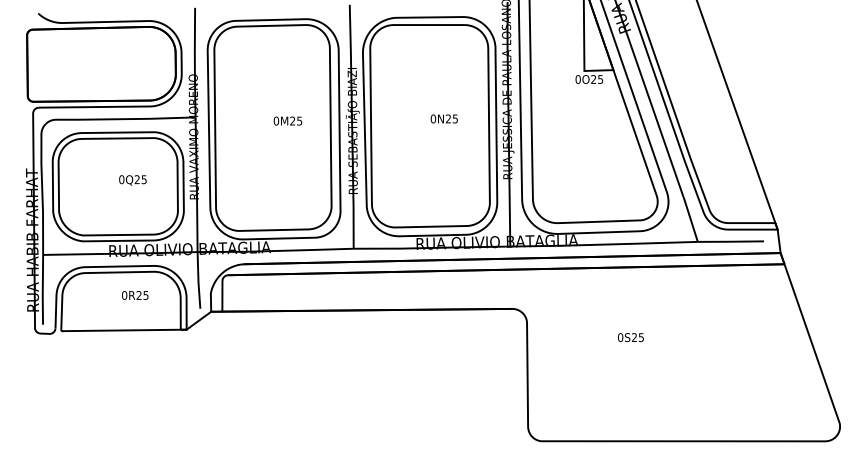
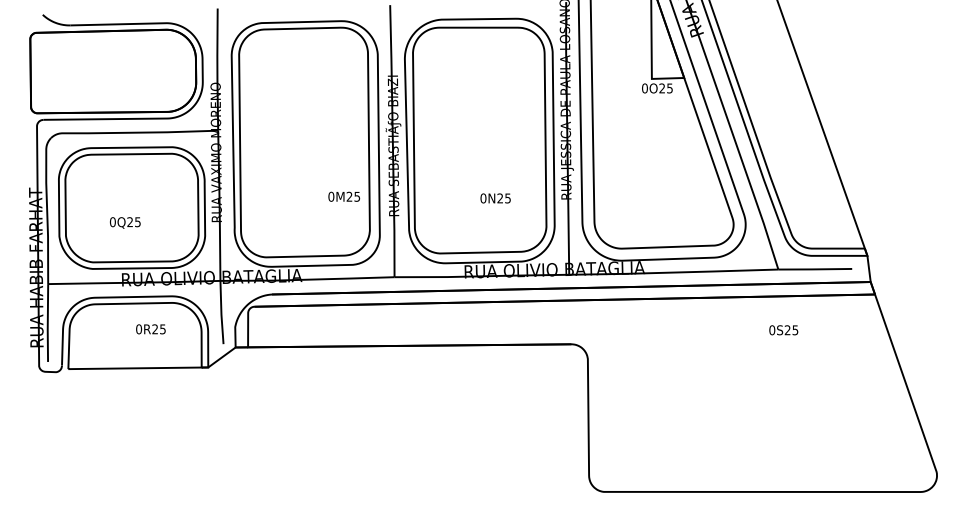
text: (444, 119) -> (495, 198), moved
text: (288, 120) -> (344, 196), moved
text: (133, 179) -> (125, 222), moved
text: (630, 337) -> (783, 330), moved

